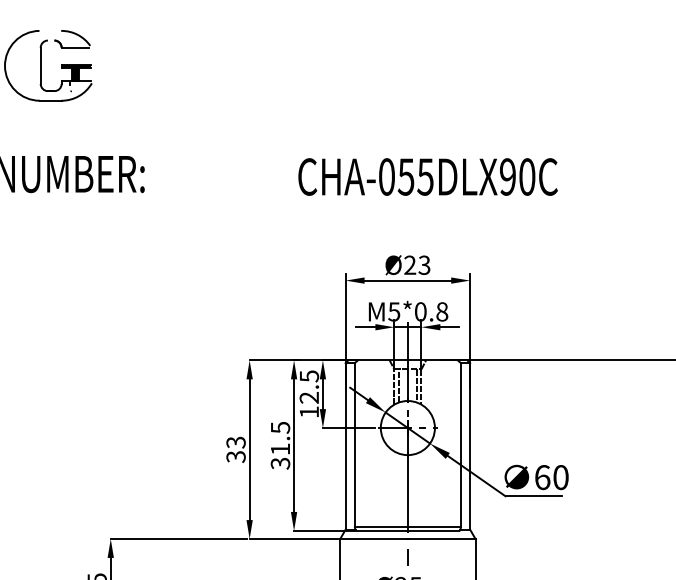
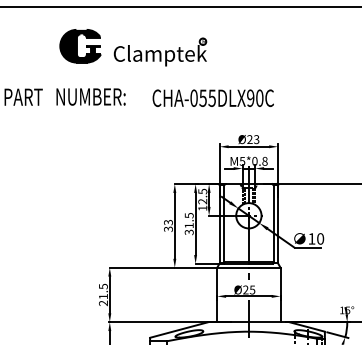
fill: (48, 64) -> (80, 45), added
part: (219, 77) -> (160, 51), added
text: (426, 175) -> (212, 97), moved
text: (541, 476) -> (311, 238), 60 -> 10

